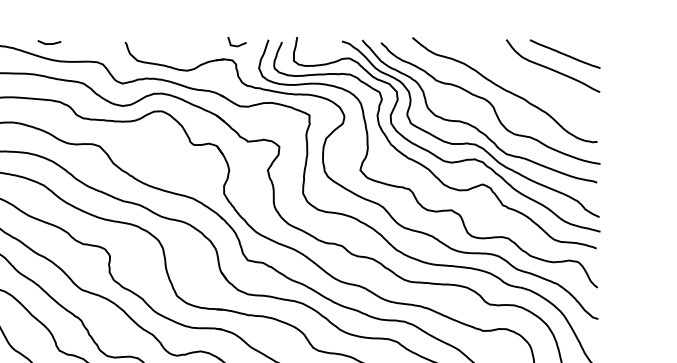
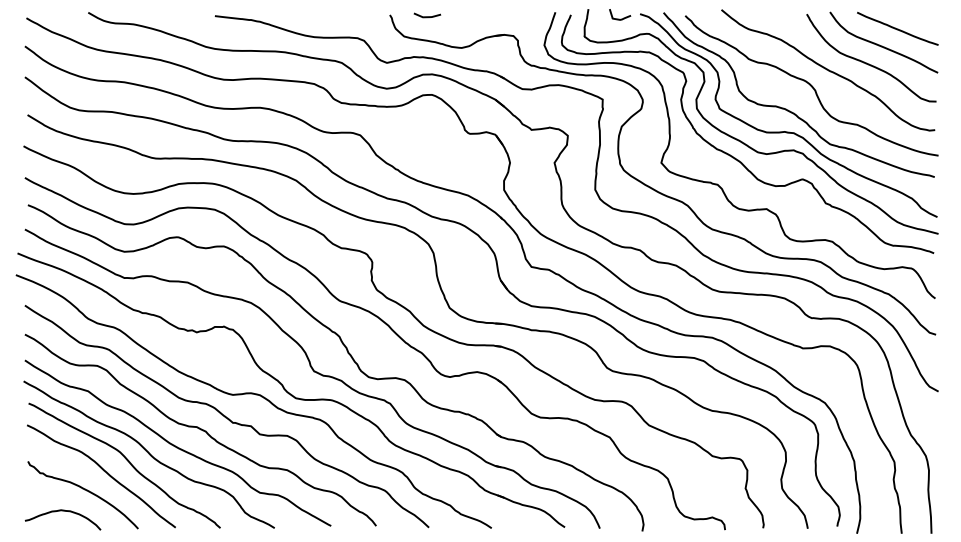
line: (49, 43) -> (427, 16), moved
curve: (237, 45) -> (620, 18), moved
curve: (540, 84) -> (869, 63), added

